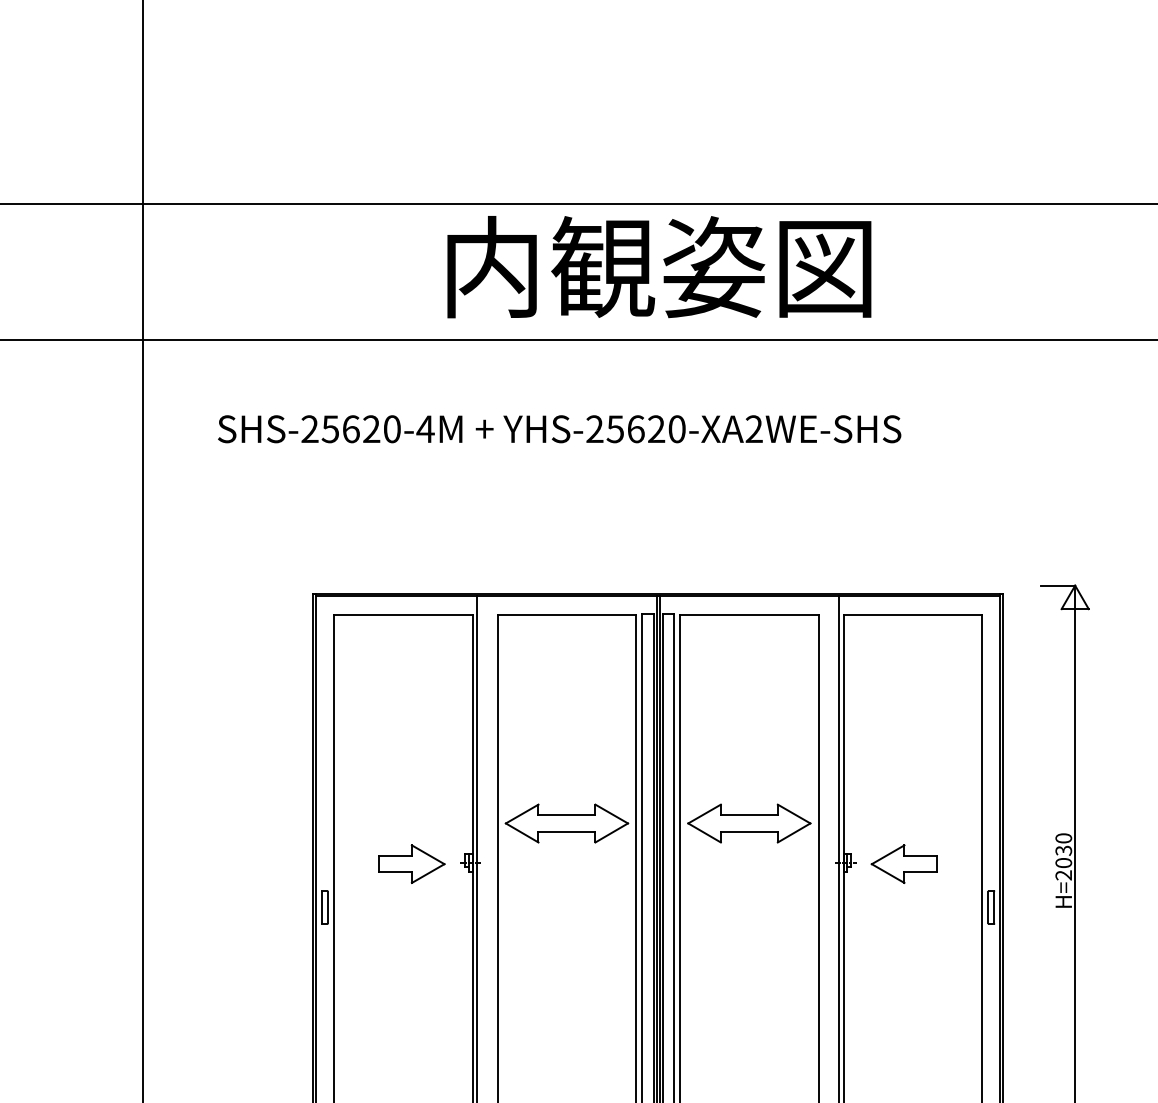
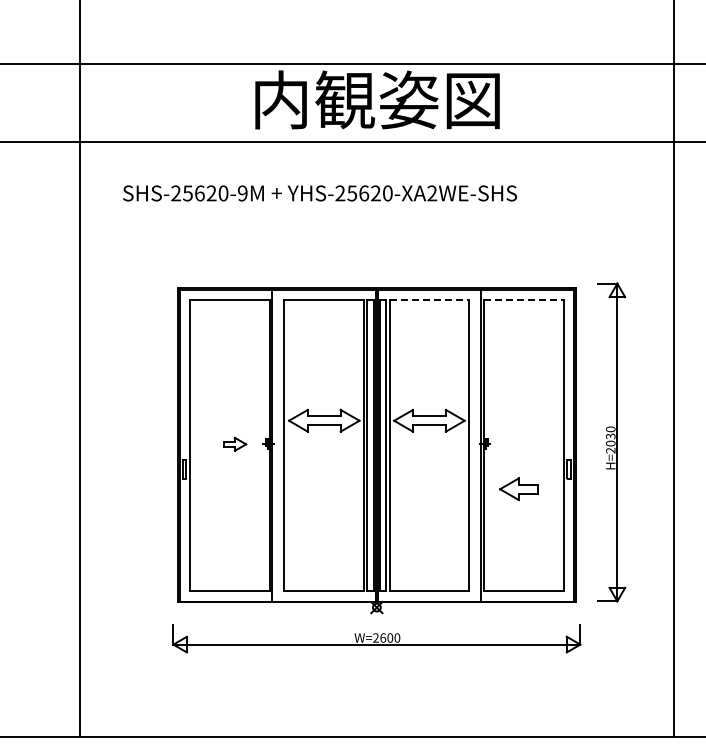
text: (425, 429) -> (242, 193), SHS-25620-4M -> SHS-25620-9M
line: (749, 614) -> (429, 300), solid -> dashed
line: (912, 614) -> (523, 300), solid -> dashed
part: (411, 864) -> (234, 444), size x0.6
part: (903, 864) -> (518, 489), moved

